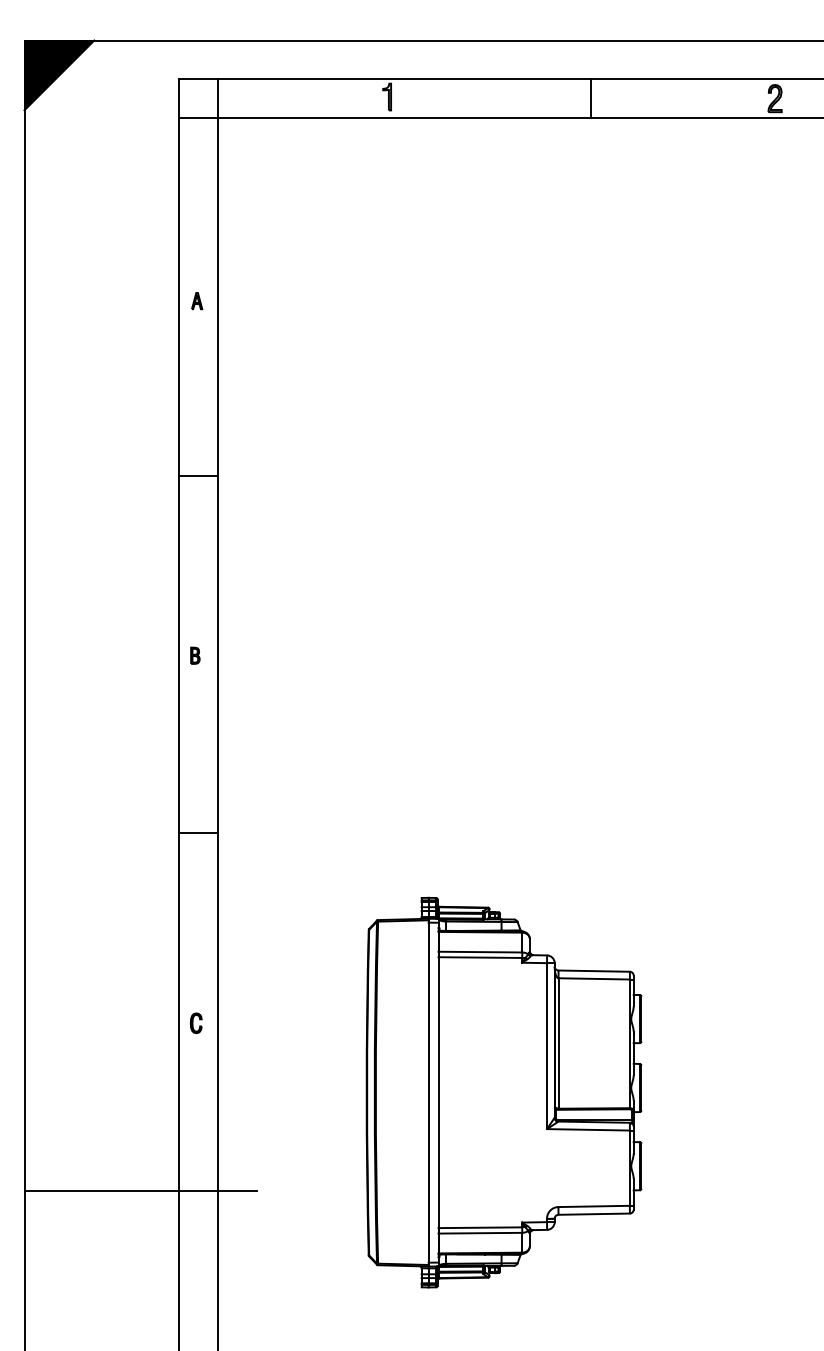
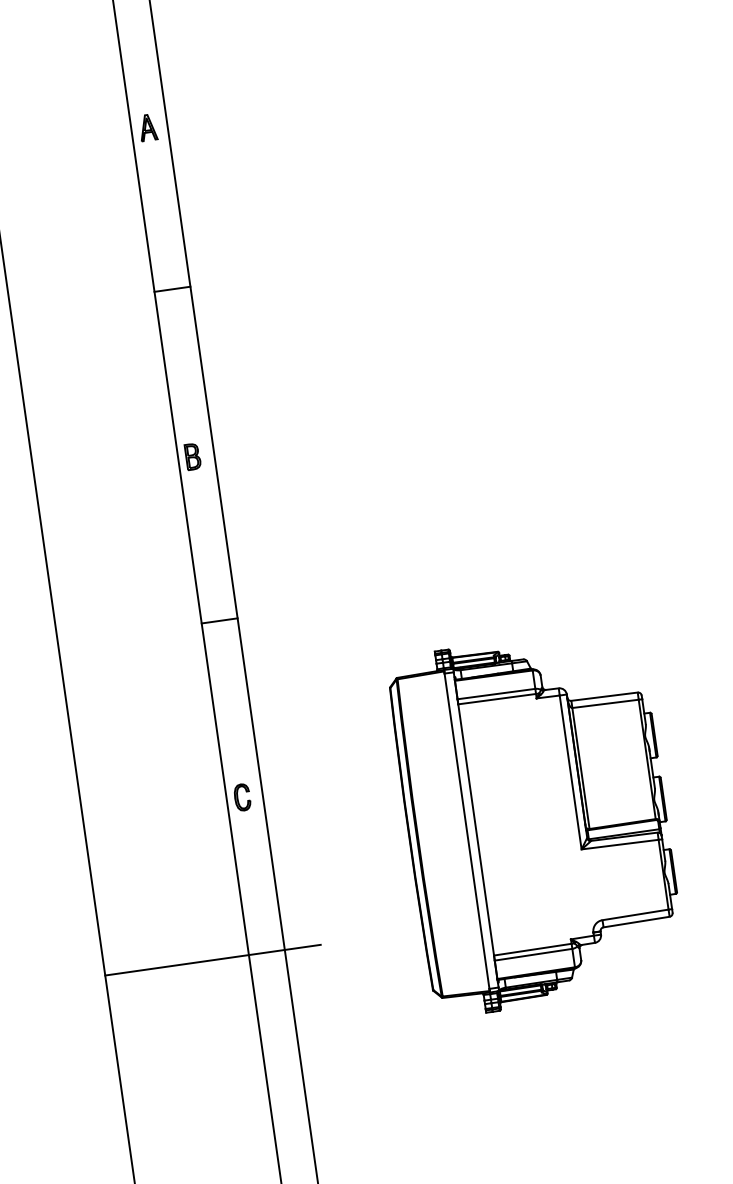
part: (196, 300) -> (147, 127), size x1.67
part: (195, 655) -> (193, 456), size x1.67
part: (195, 1023) -> (241, 797), size x1.43

